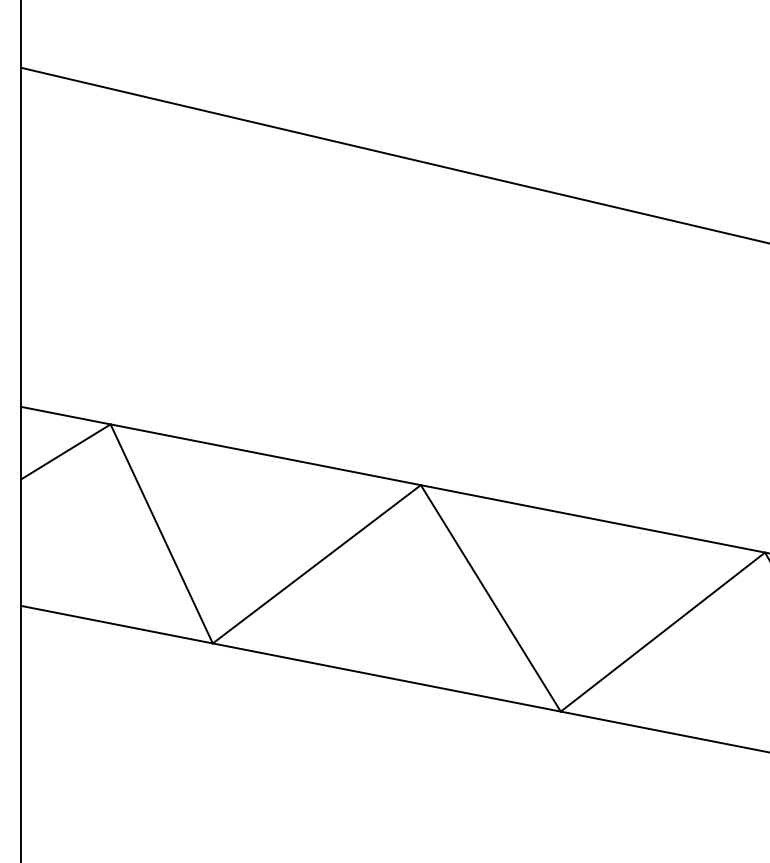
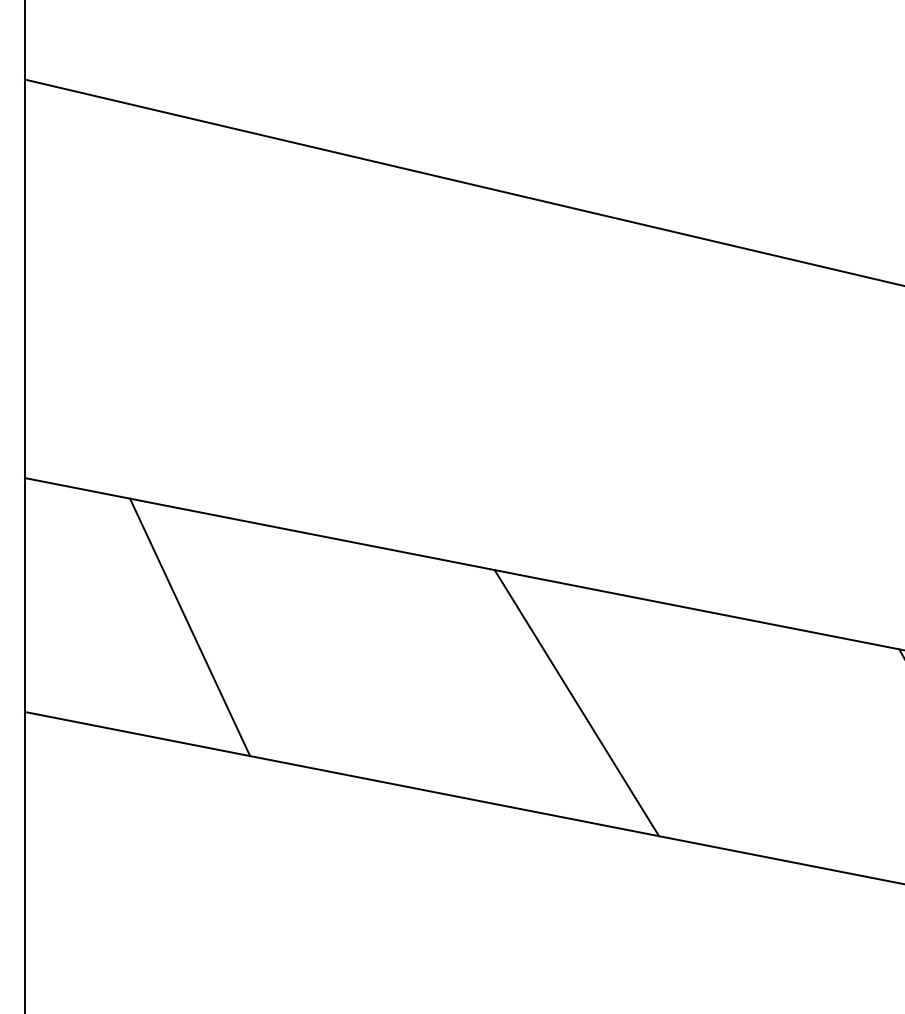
line: (65, 451) -> (77, 530), removed
line: (316, 564) -> (372, 663), removed
line: (663, 631) -> (779, 742), removed

